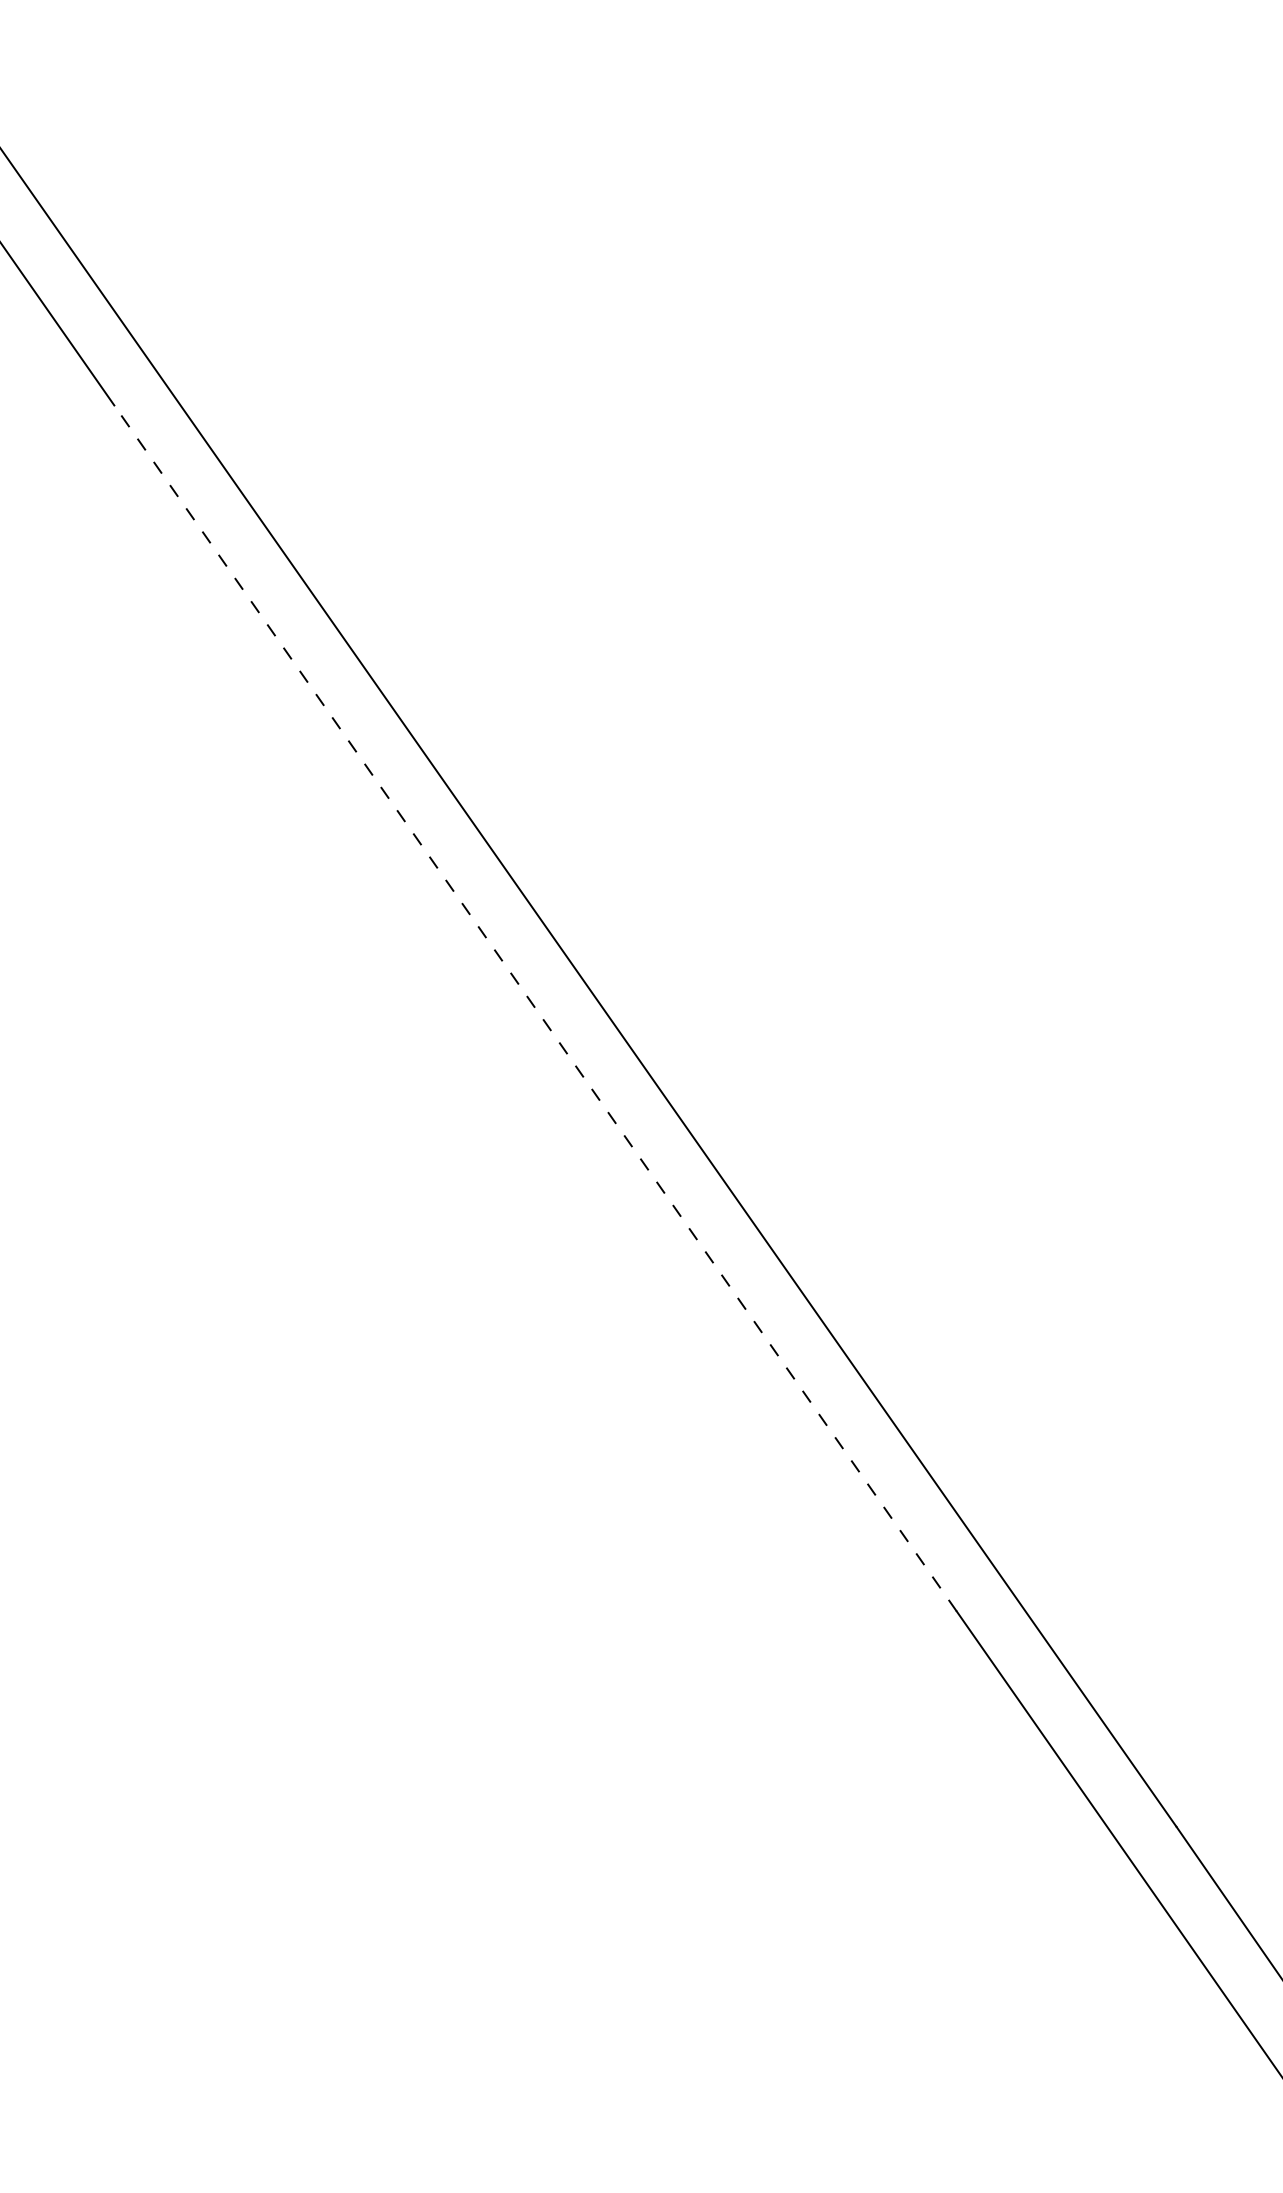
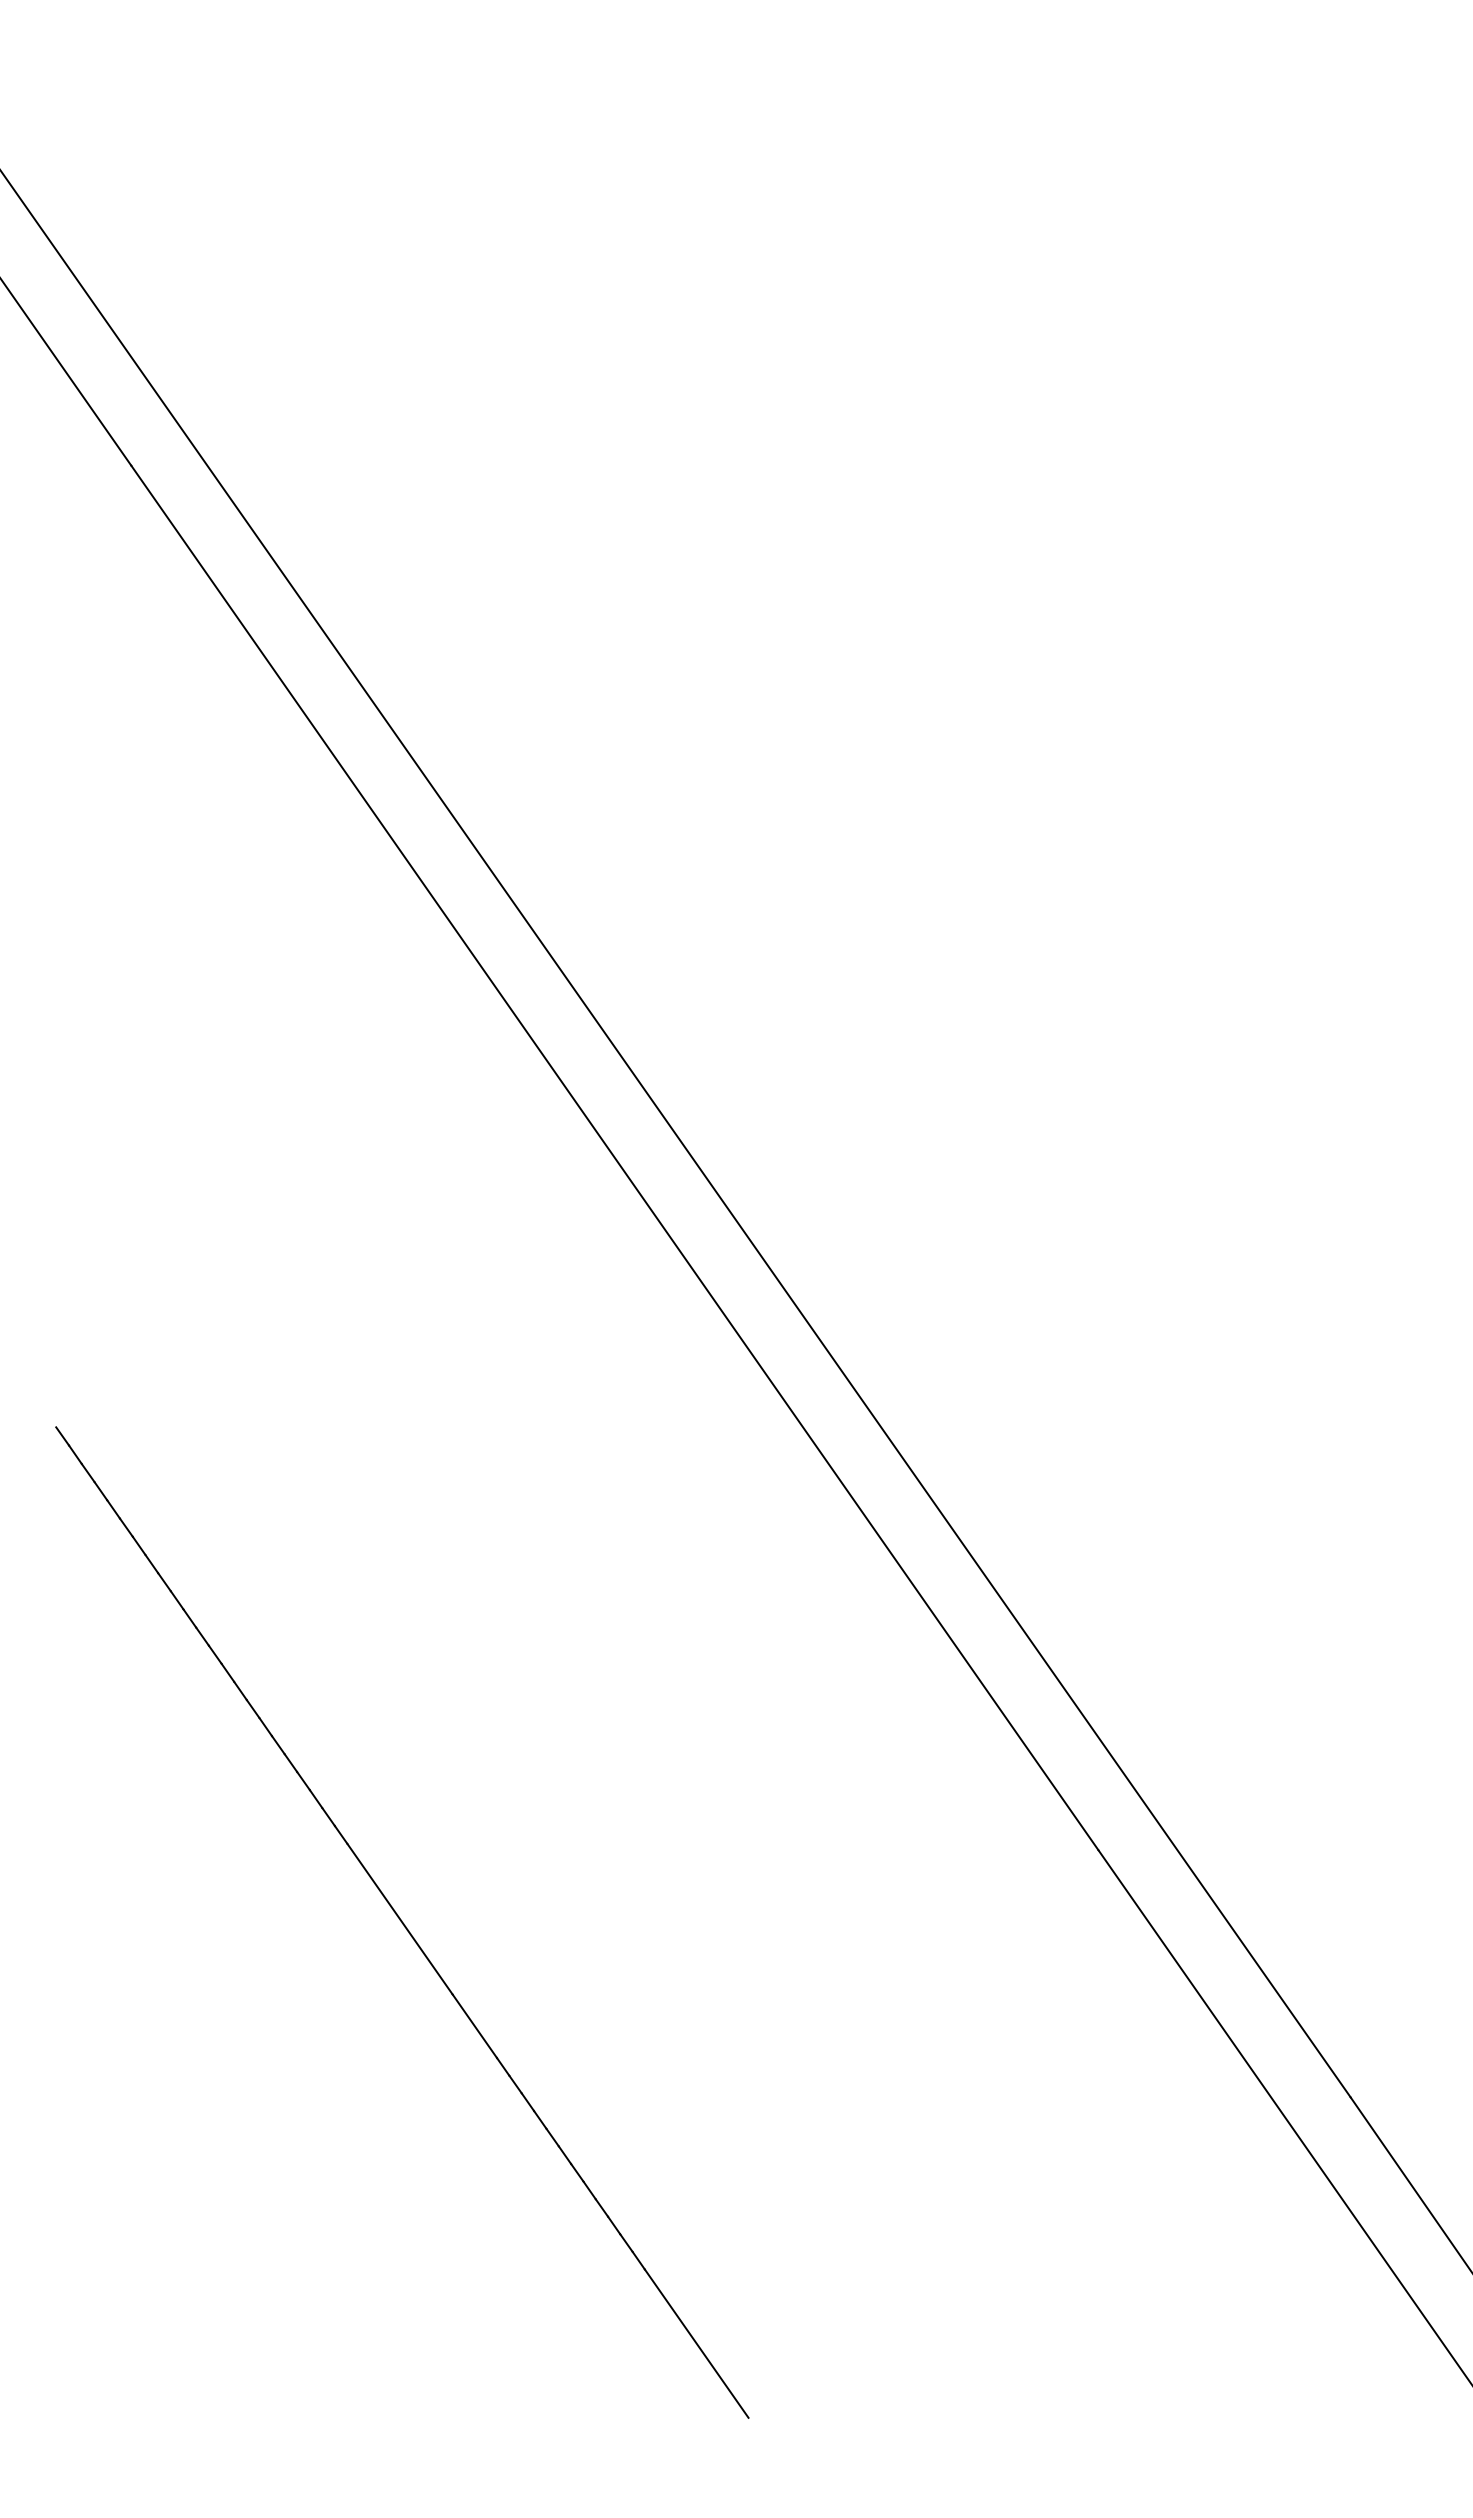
line: (535, 1008) -> (614, 1157), dashed -> solid
line: (350, 1674) -> (402, 1922), added

